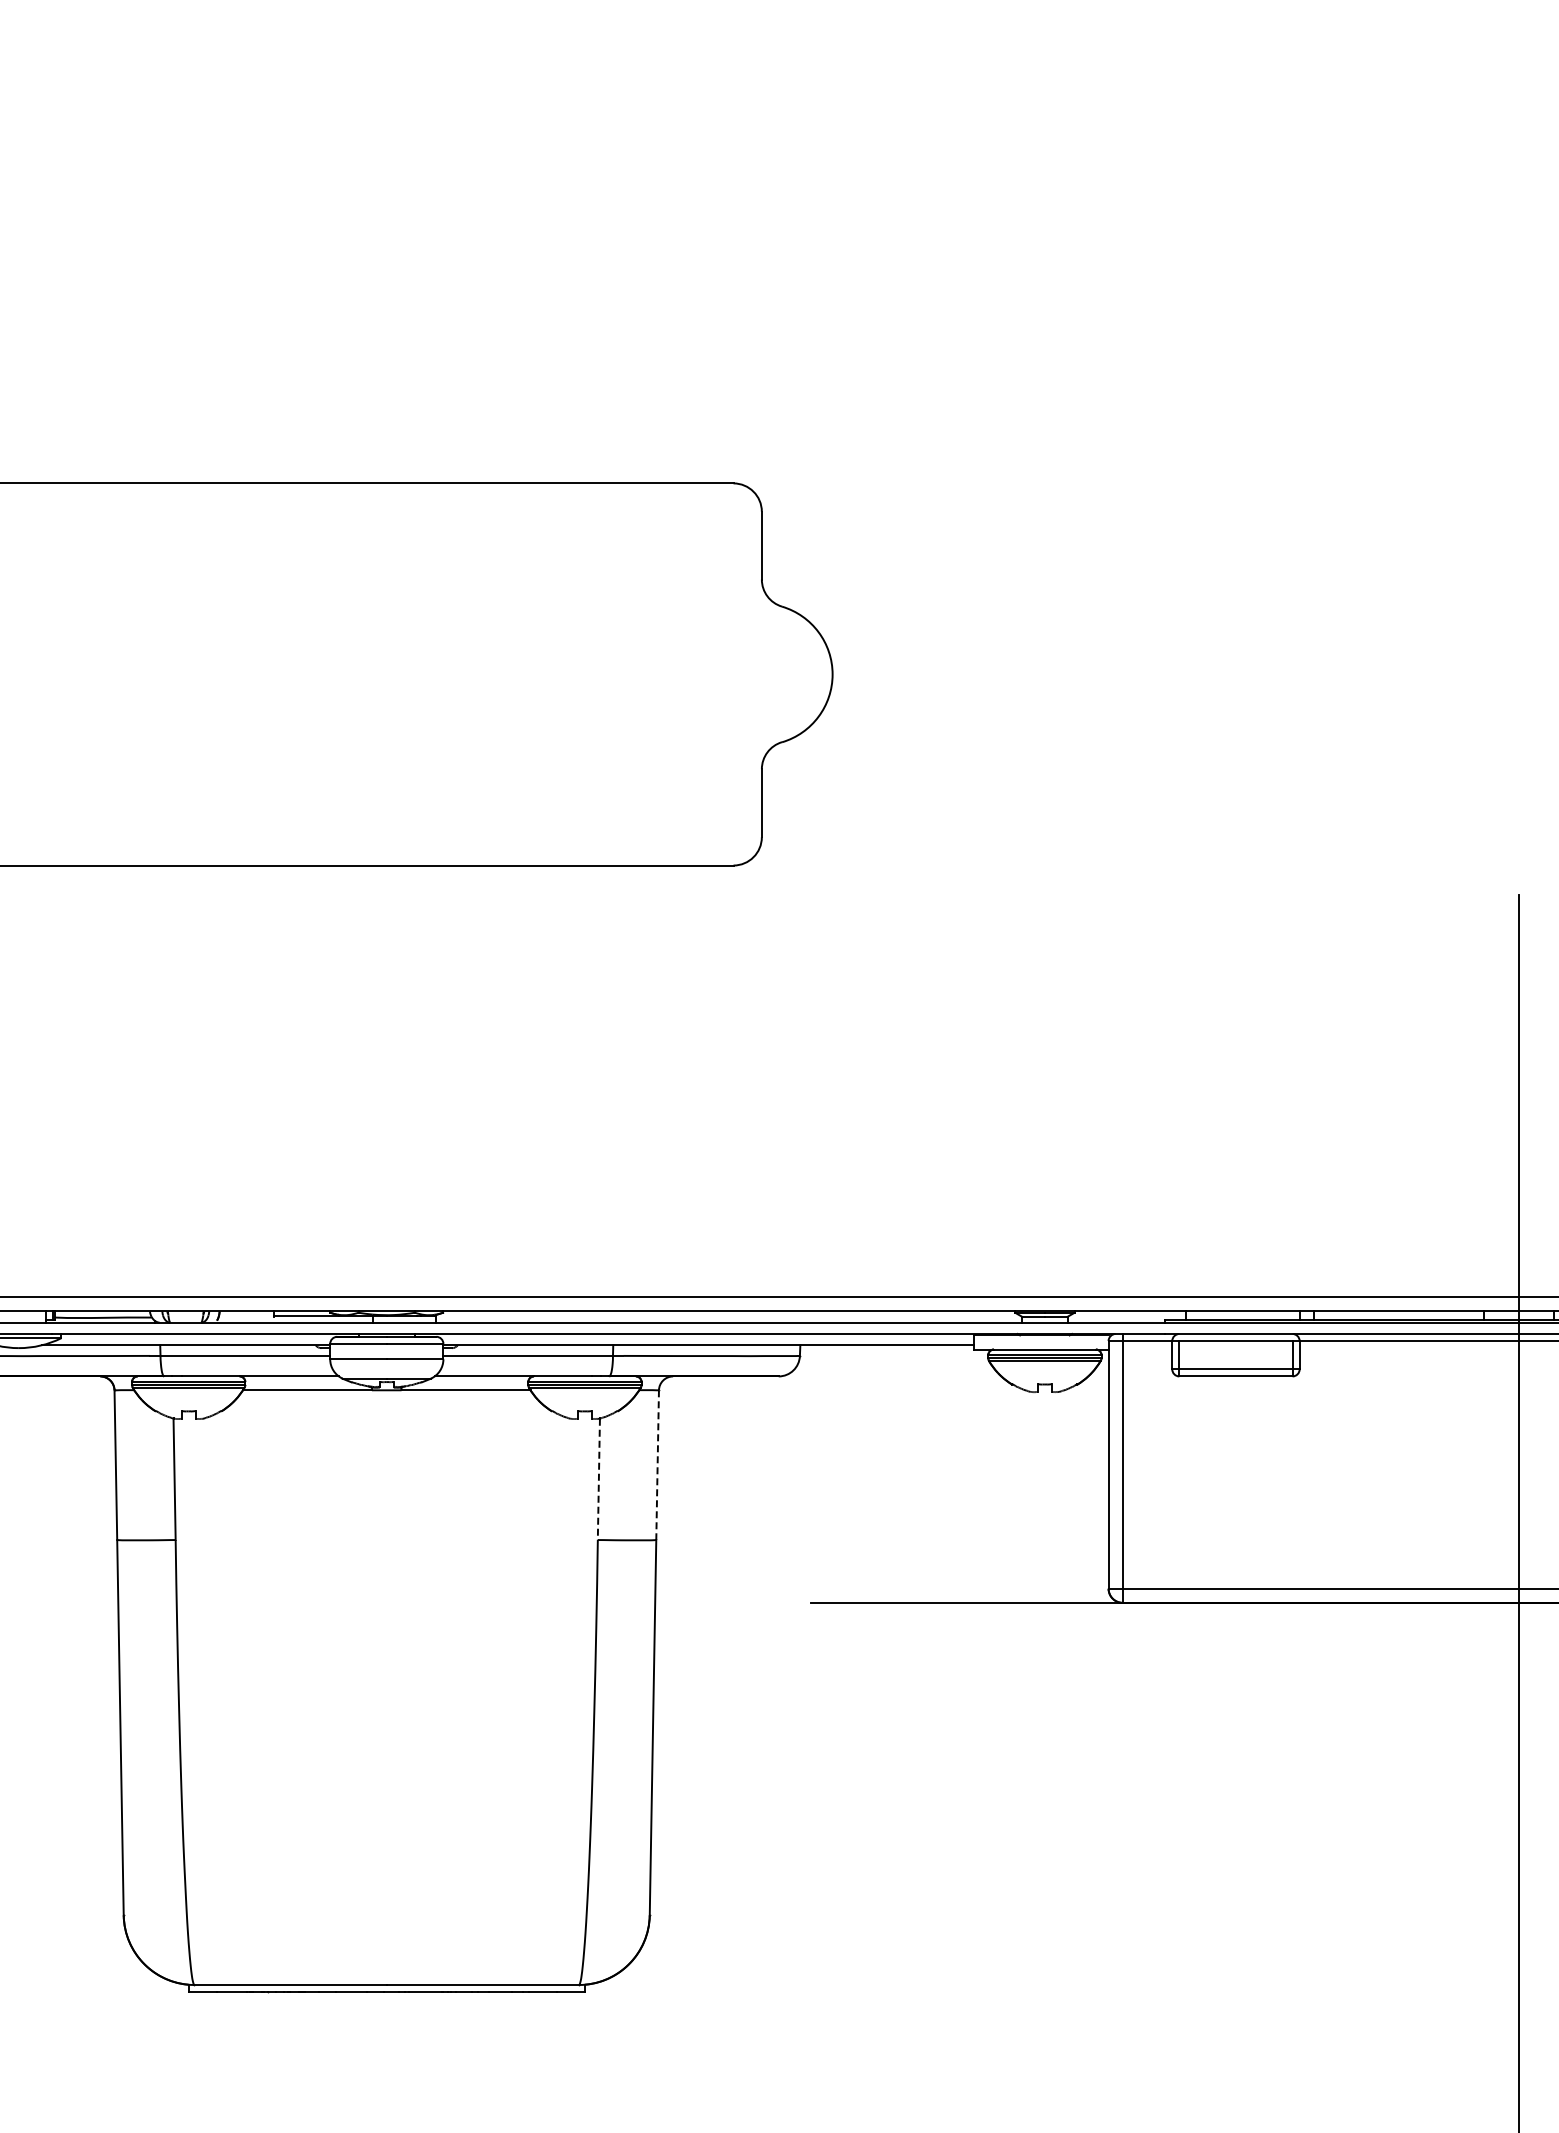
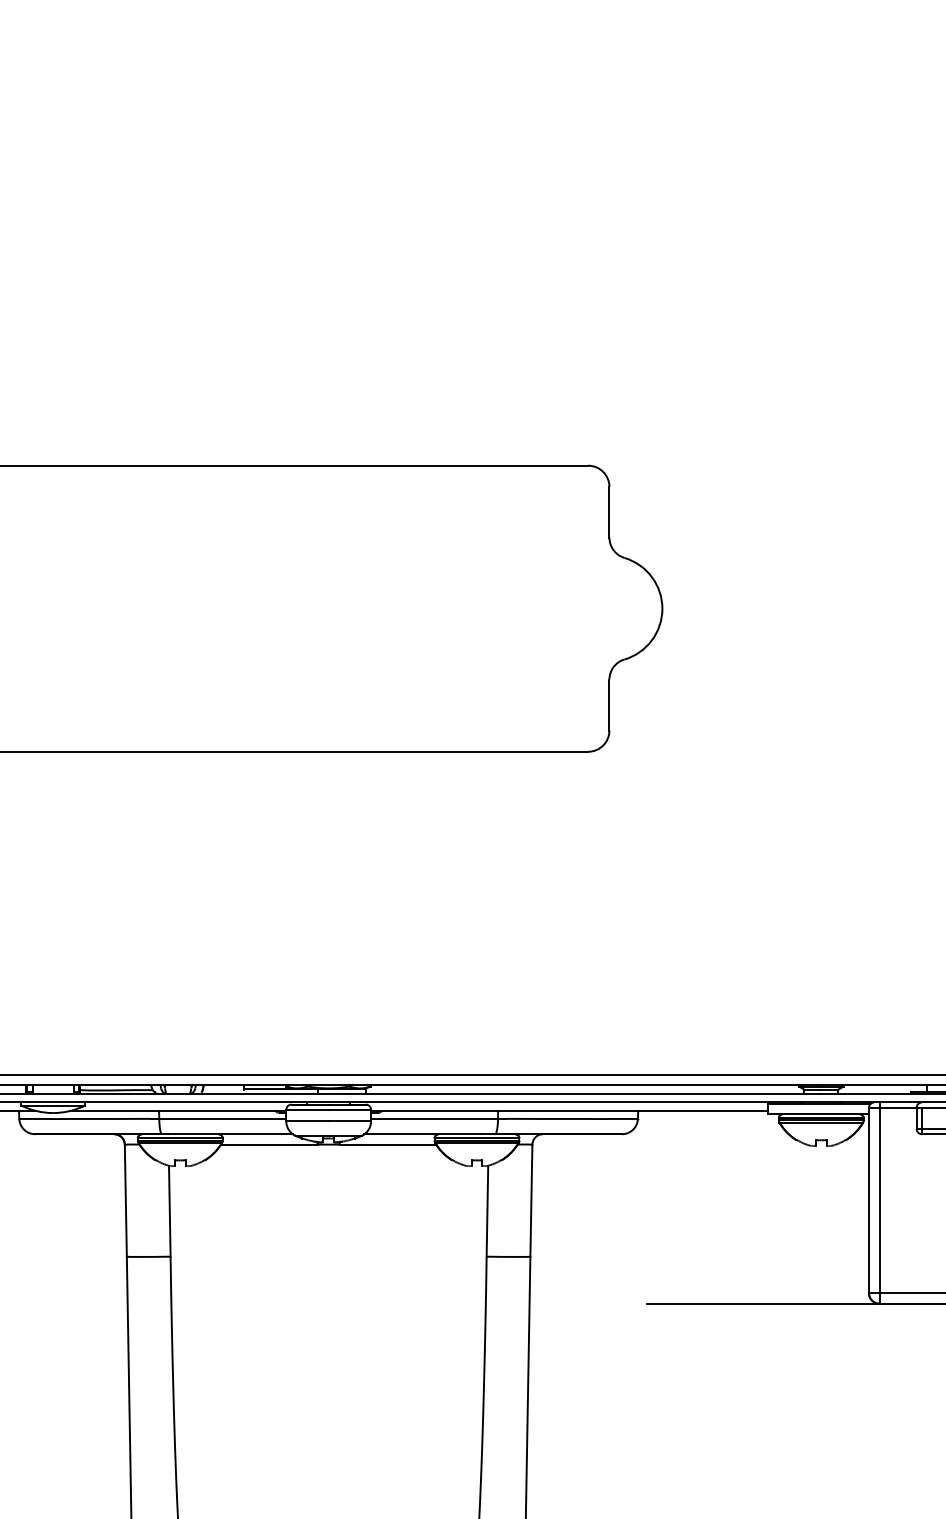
line: (657, 1465) -> (531, 1200), dashed -> solid
line: (598, 1479) -> (487, 1211), dashed -> solid

